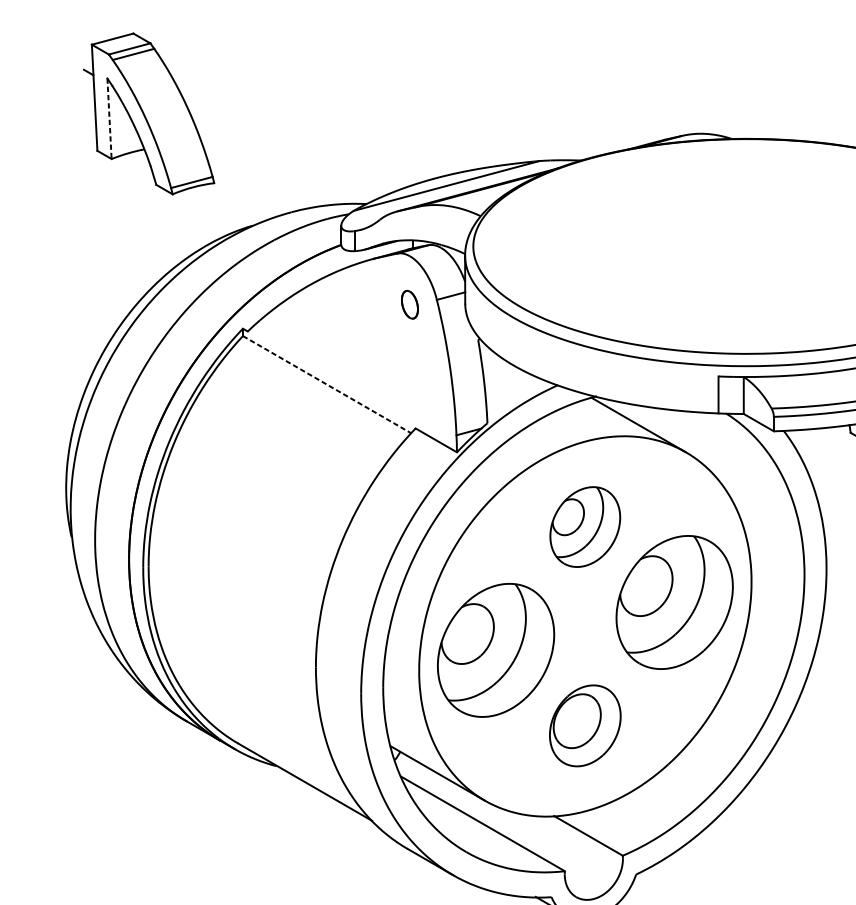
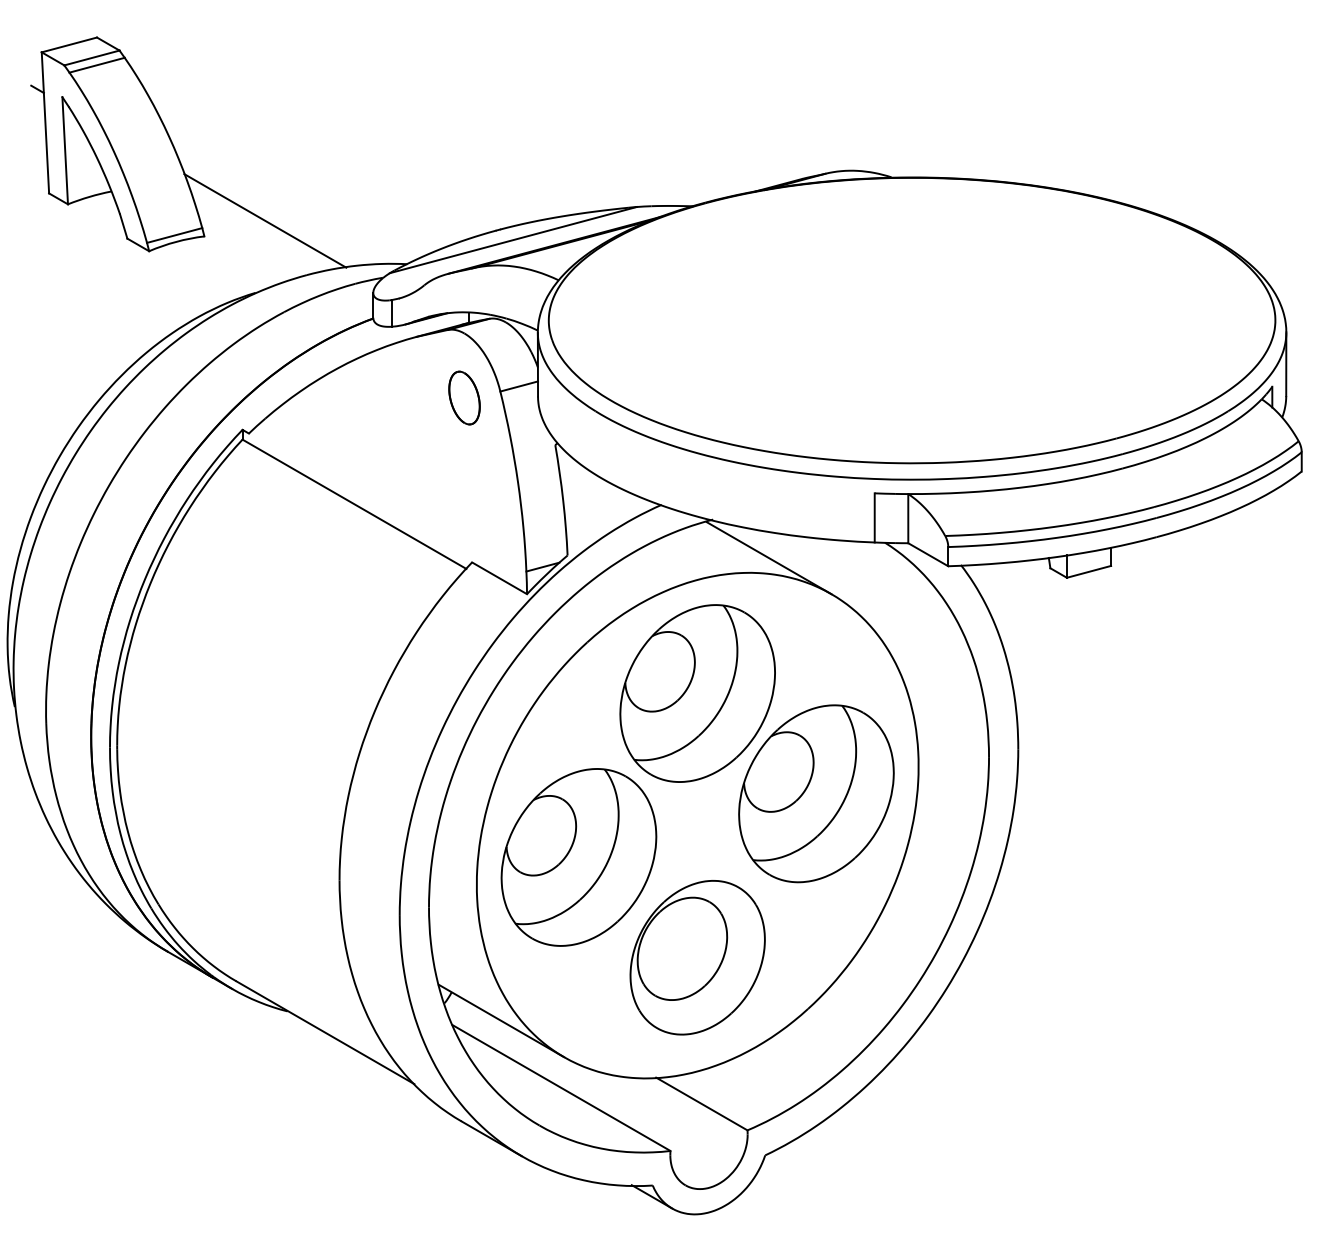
line: (109, 118) -> (65, 150), dashed -> solid
line: (260, 171) -> (265, 220), added
part: (409, 304) -> (464, 397), size x1.43
line: (327, 384) -> (354, 504), dashed -> solid
part: (585, 527) -> (697, 693), size x1.67
part: (585, 725) -> (697, 957), size x1.43

